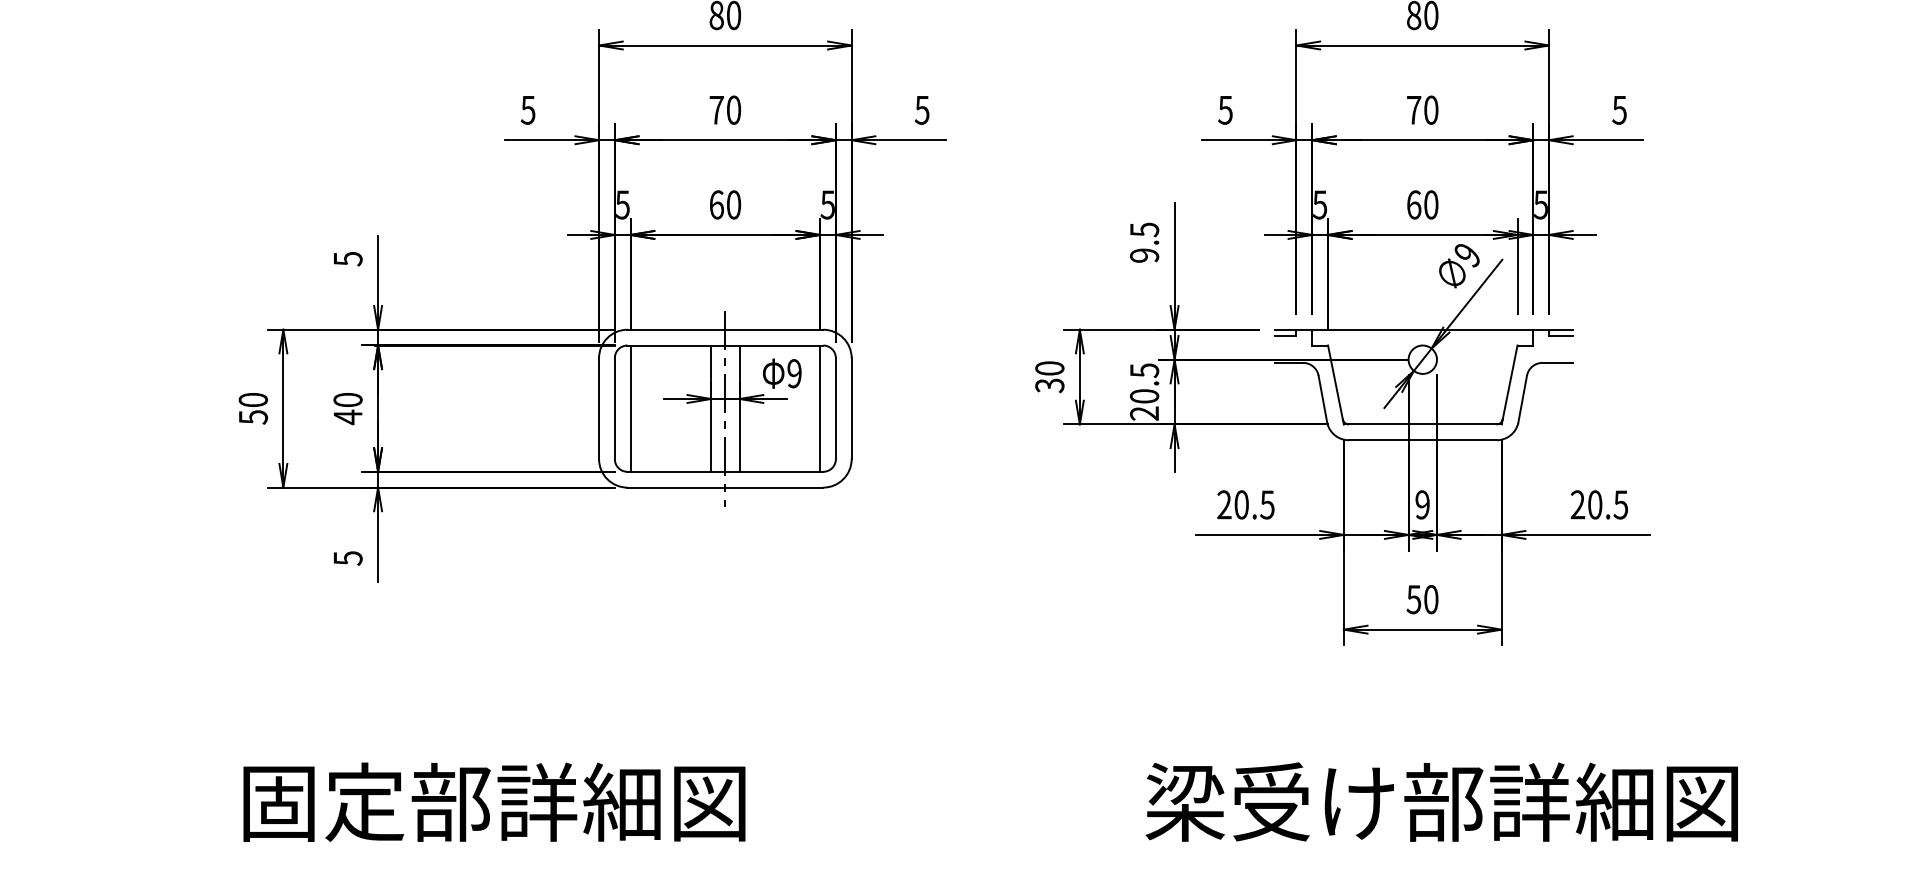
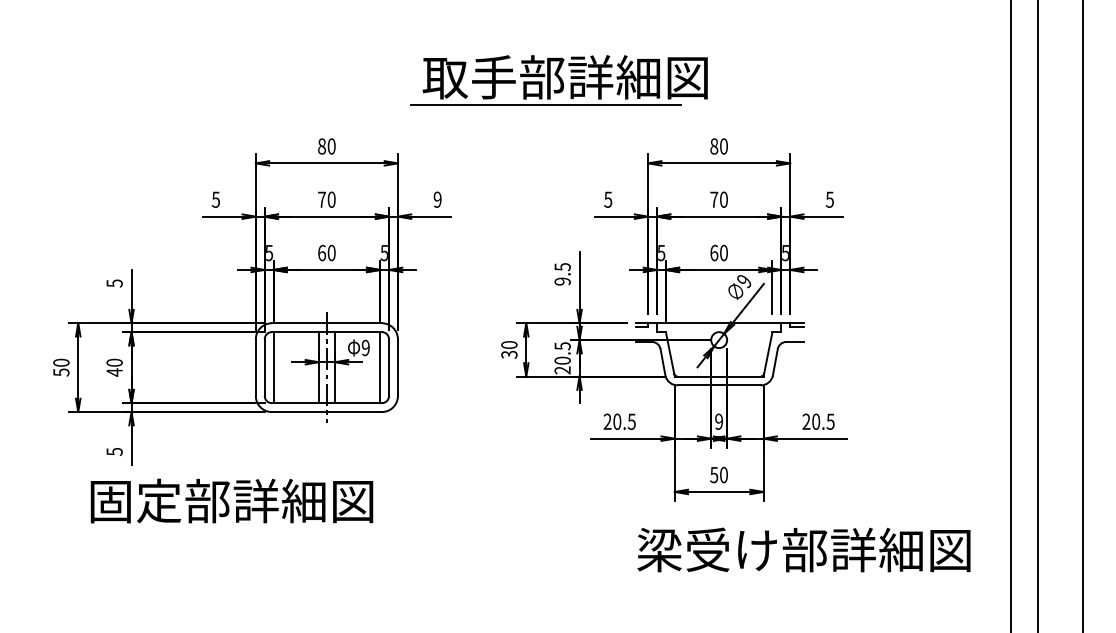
text: (922, 109) -> (437, 199), 5 -> 9
text: (493, 801) -> (231, 500), moved
text: (1441, 801) -> (803, 549), moved

